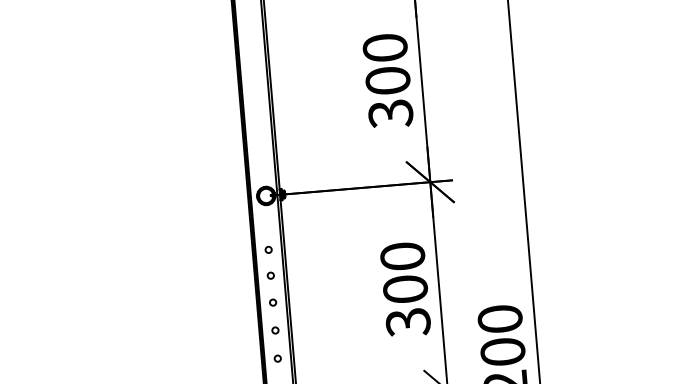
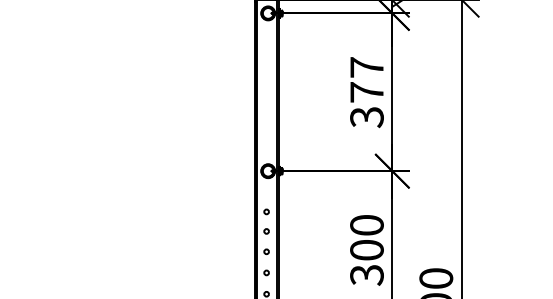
text: (385, 63) -> (366, 79), 300 -> 377

